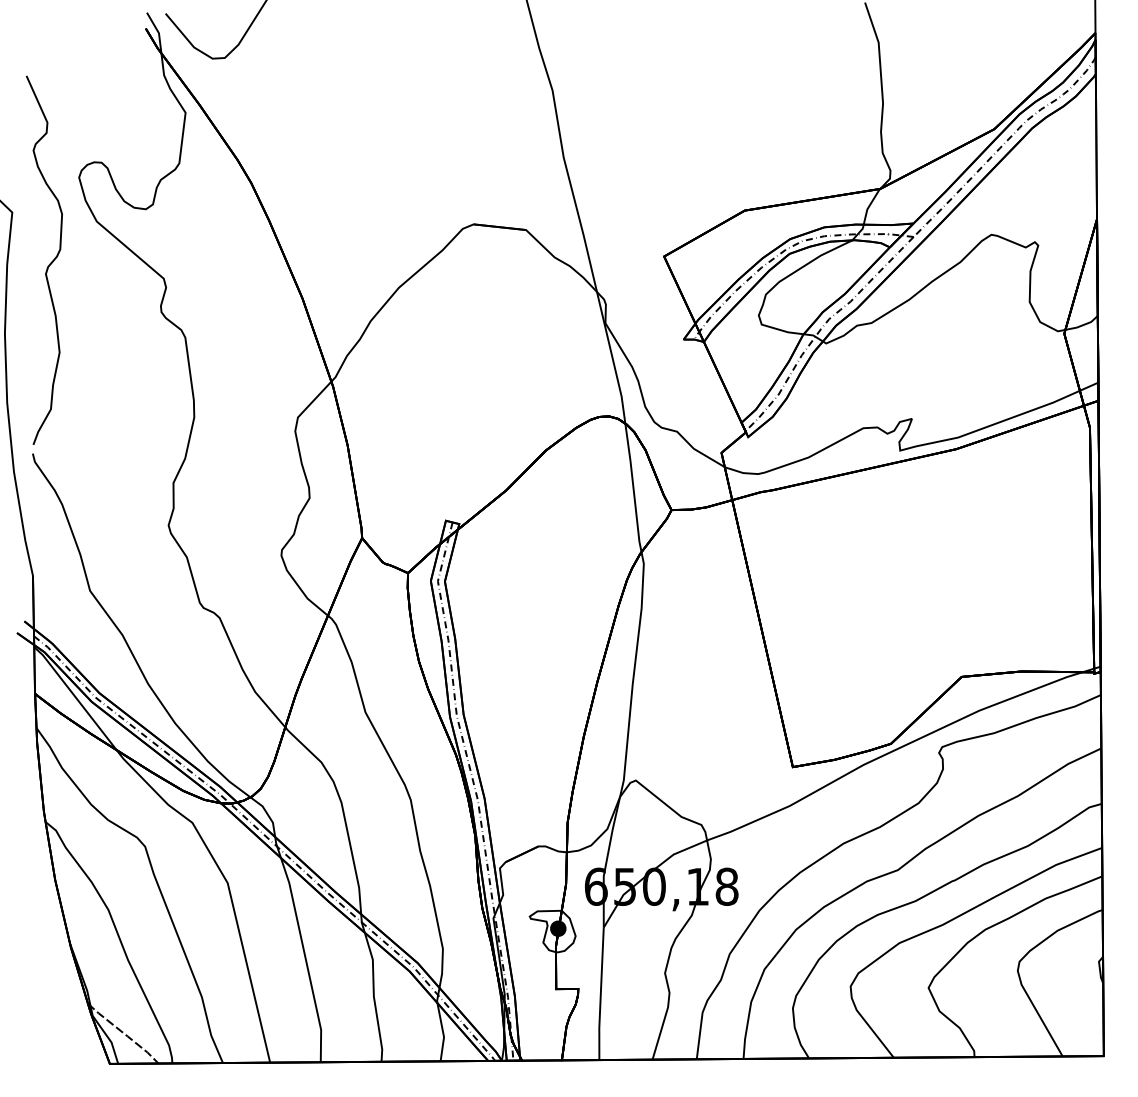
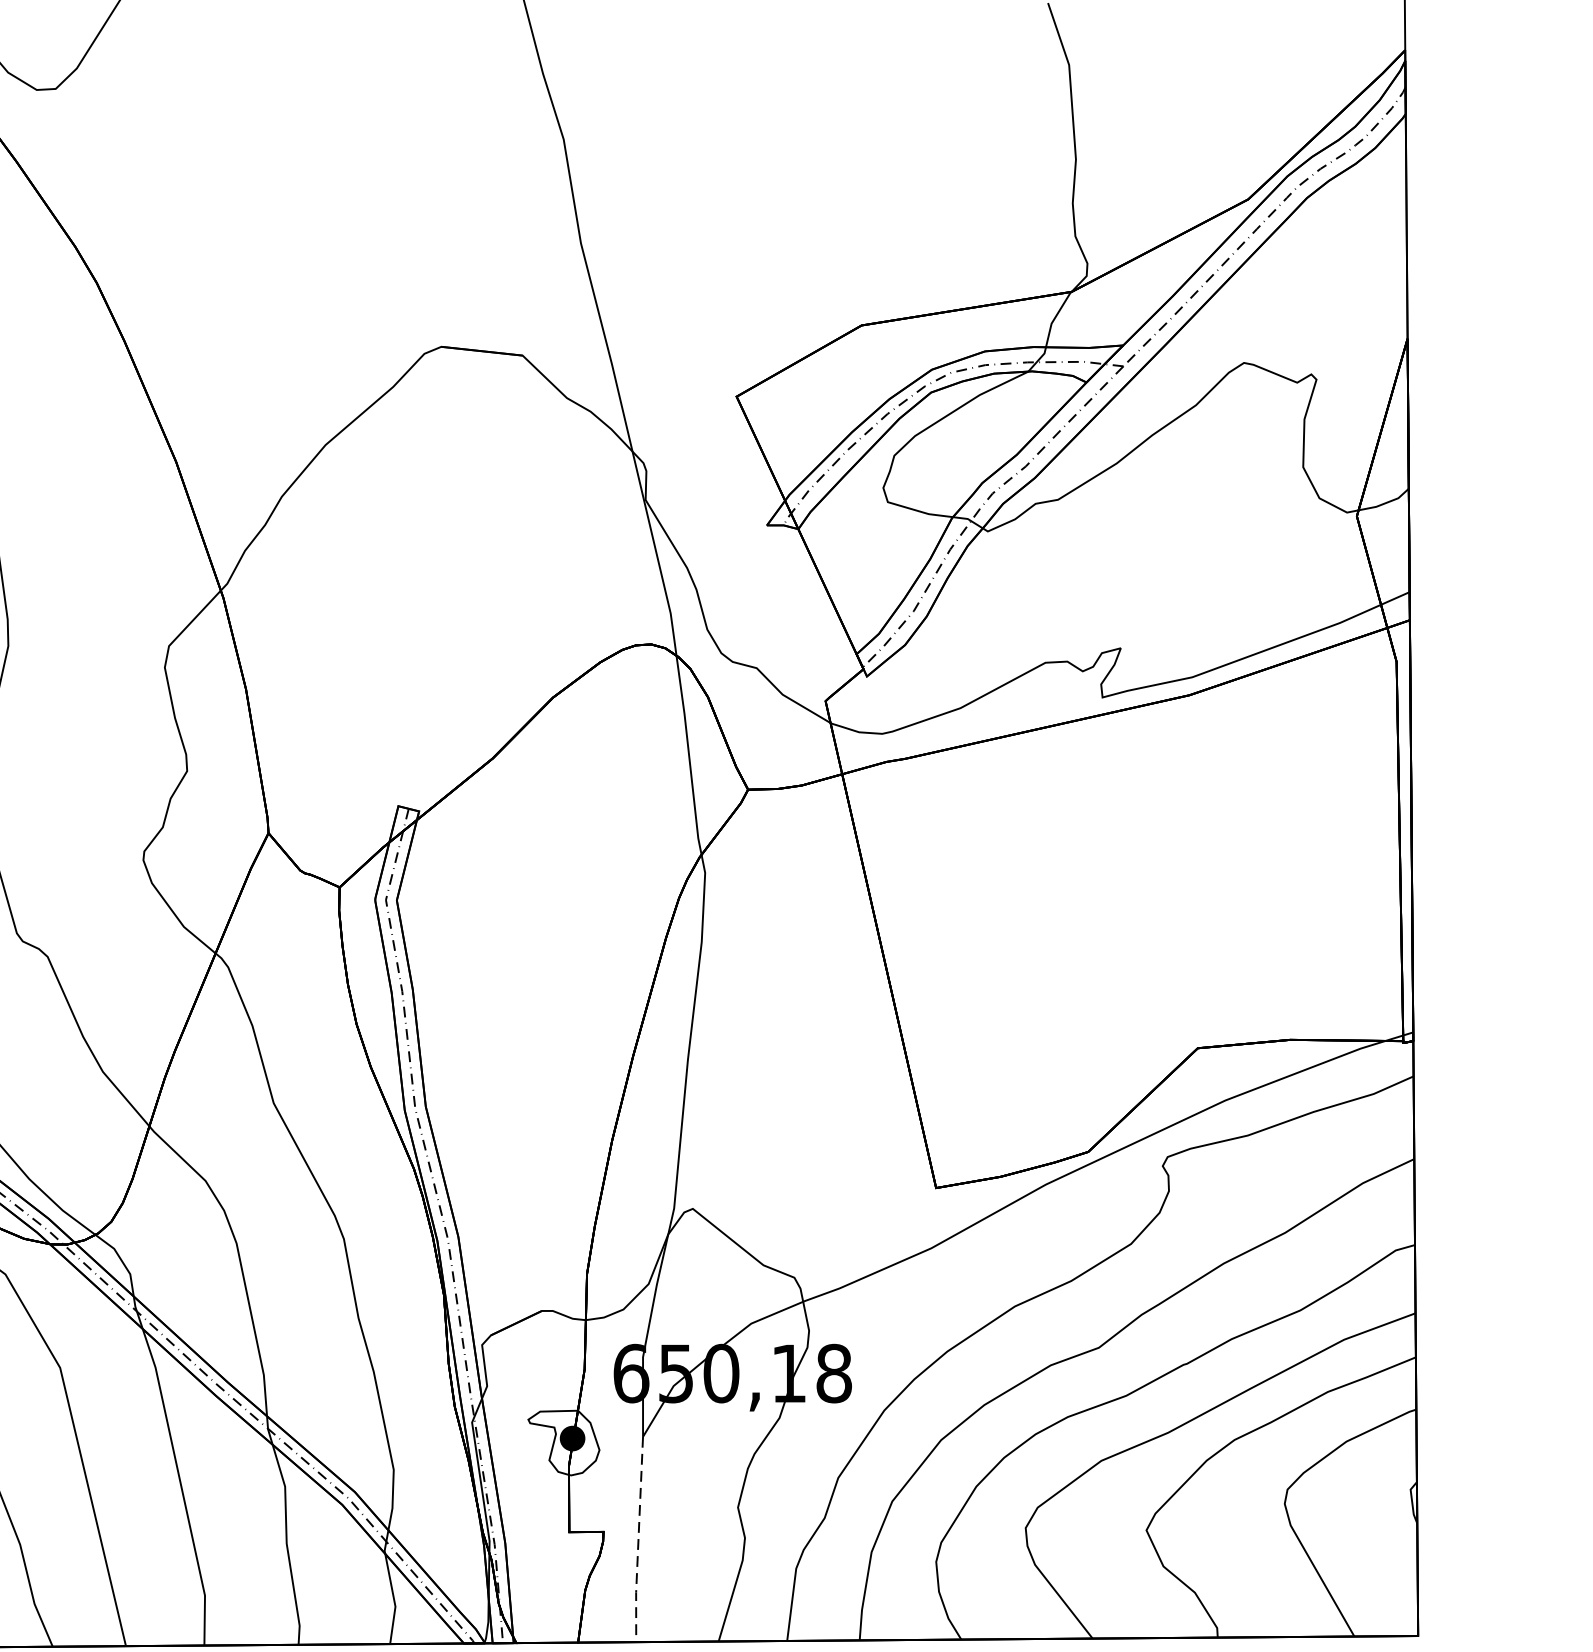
line: (600, 995) -> (637, 1542), solid -> dashed

